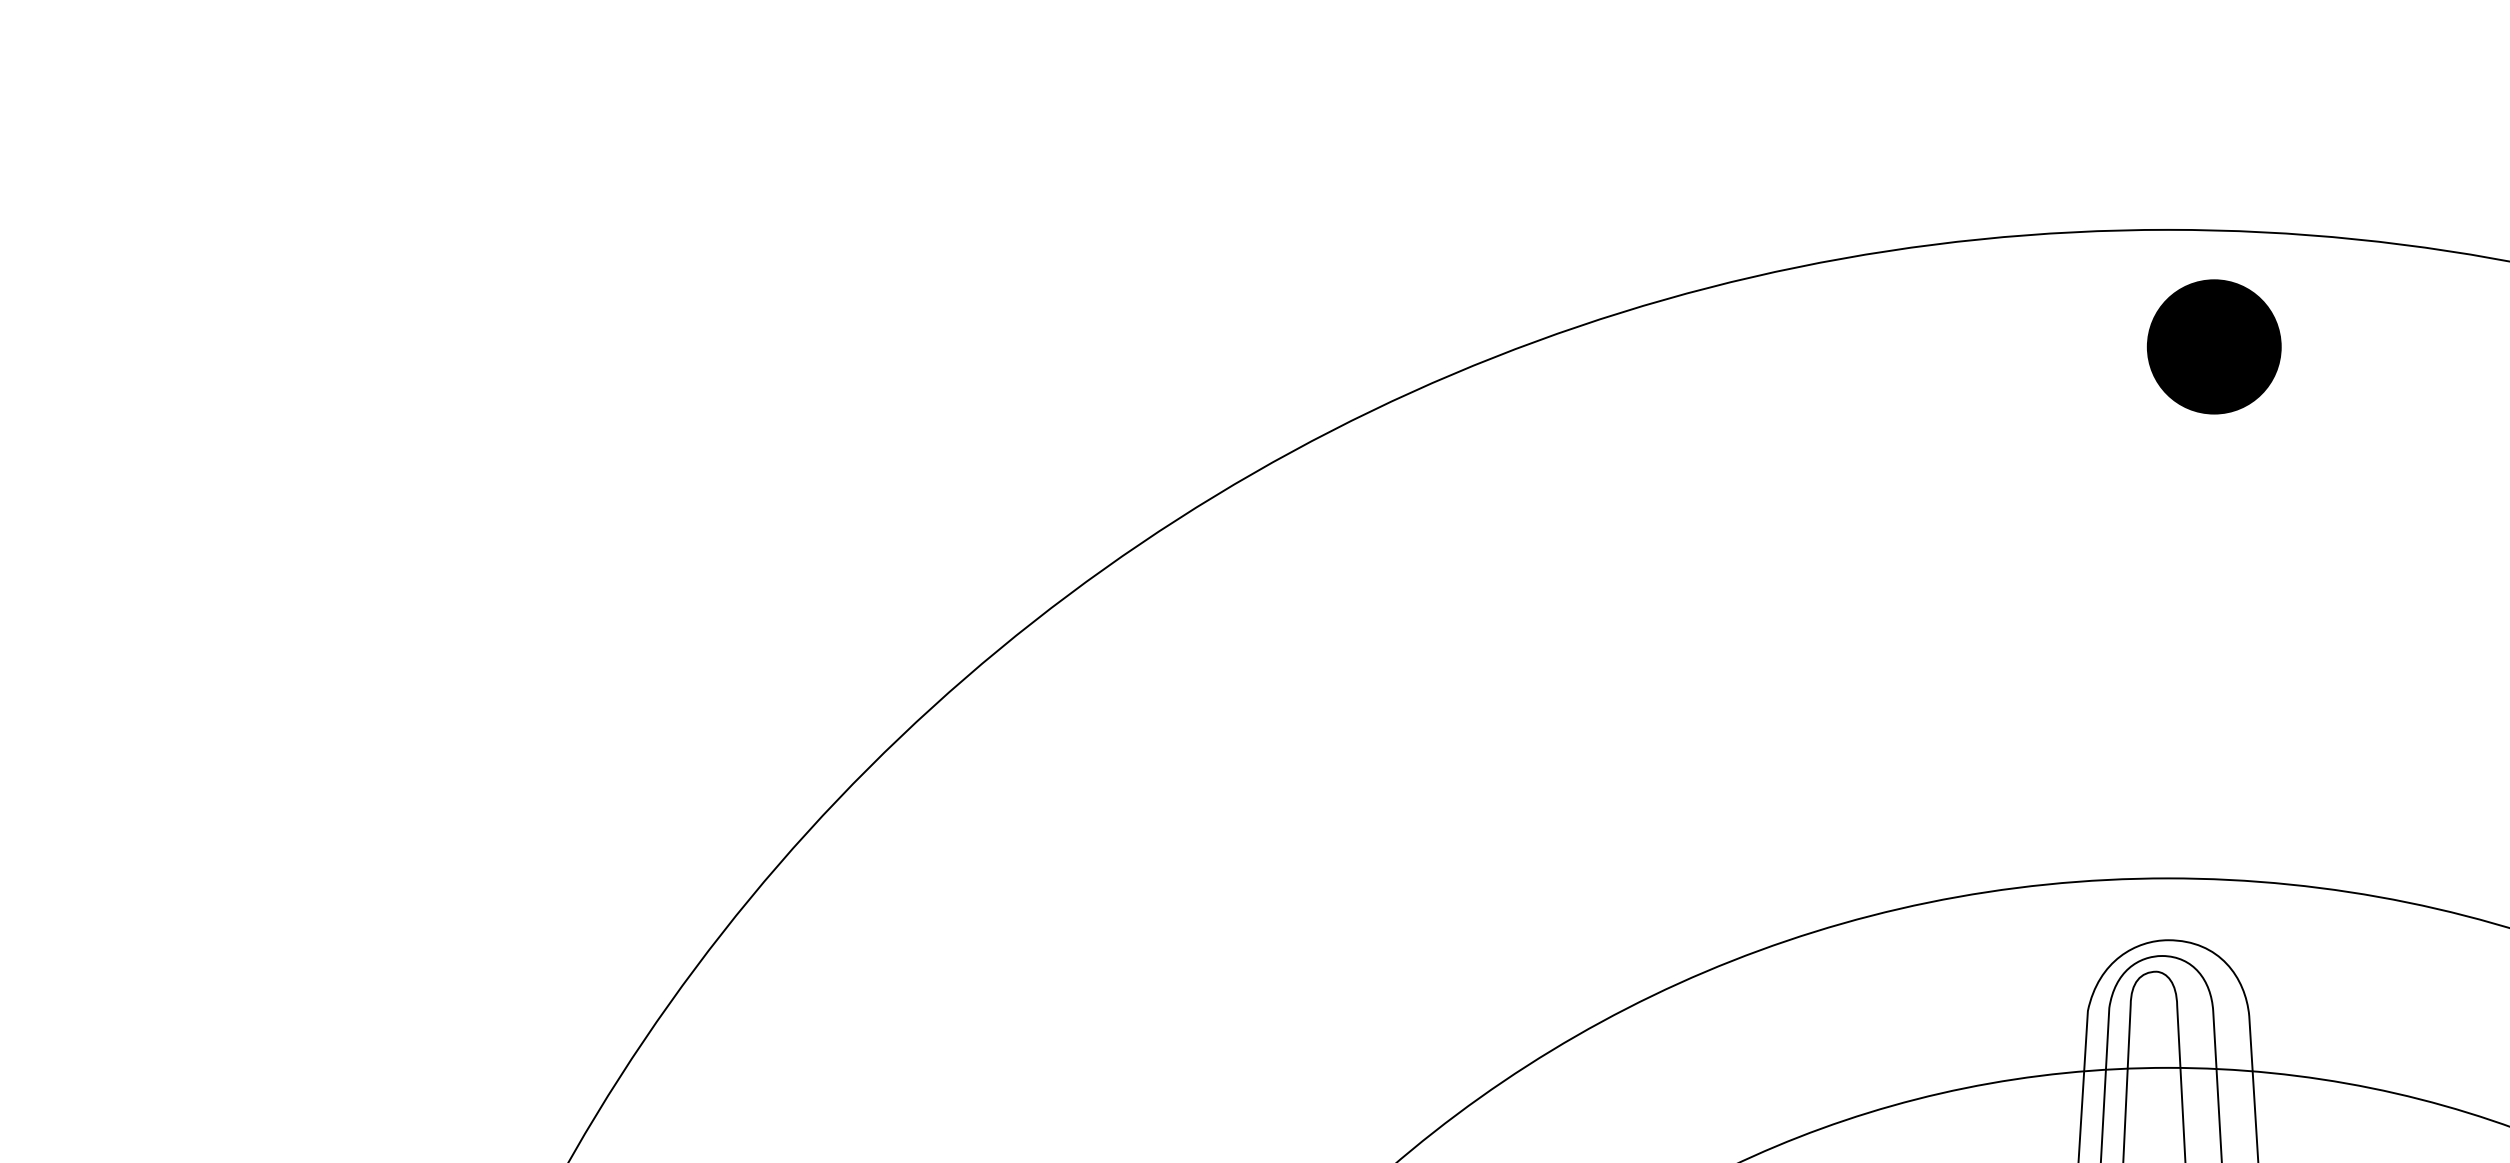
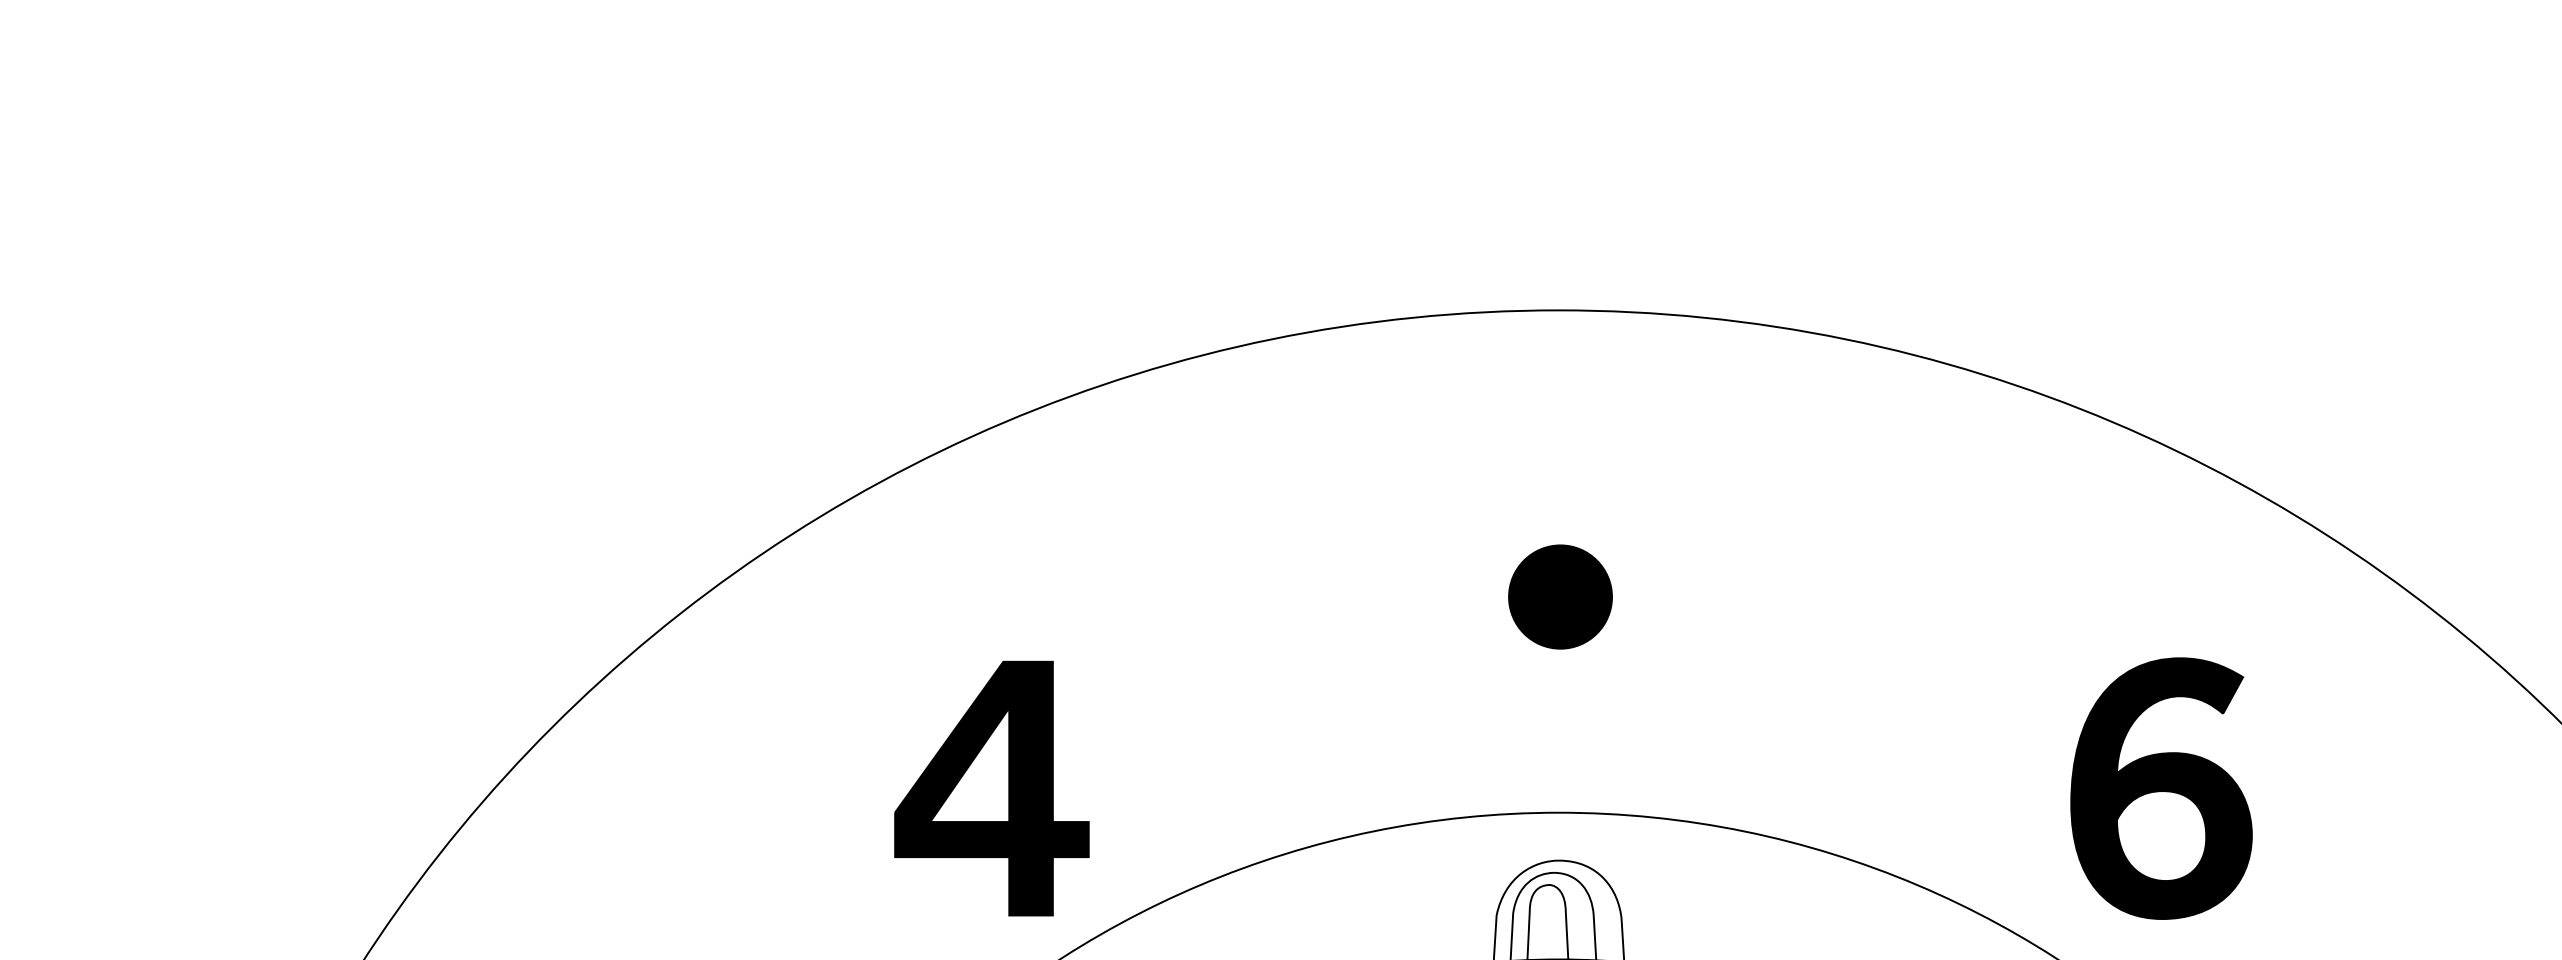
part: (2214, 346) -> (1560, 596), moved
part: (1435, 847) -> (991, 788), added

